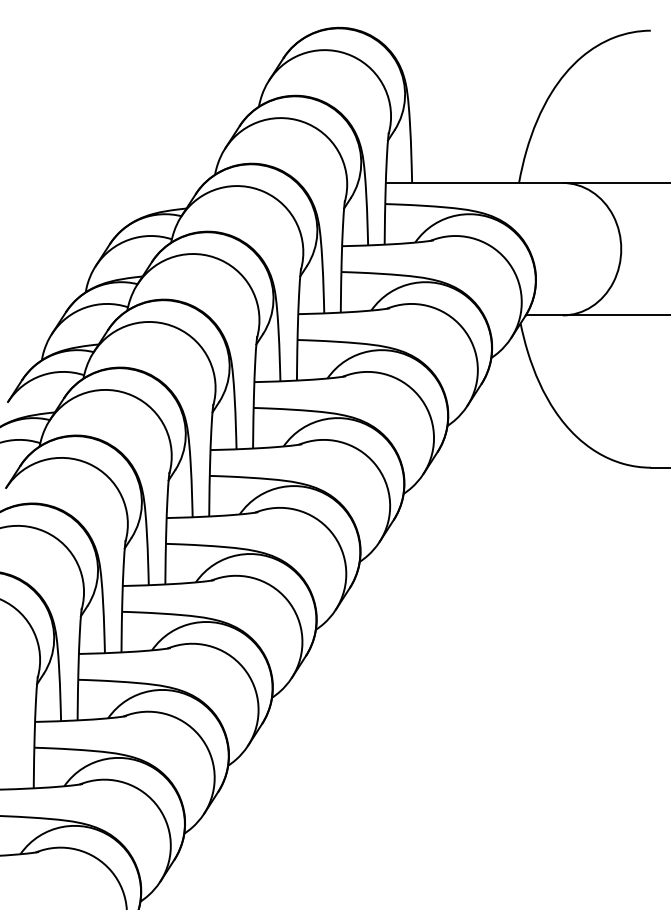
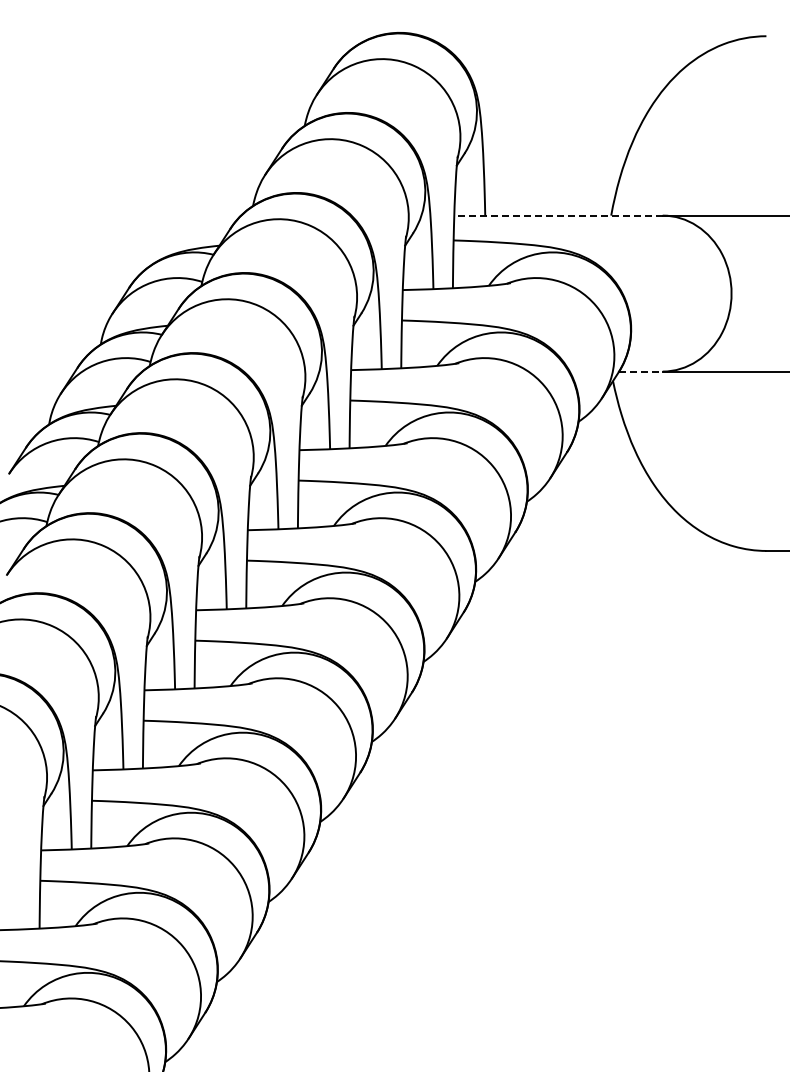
line: (474, 182) -> (558, 215), solid -> dashed
line: (543, 315) -> (640, 371), solid -> dashed

